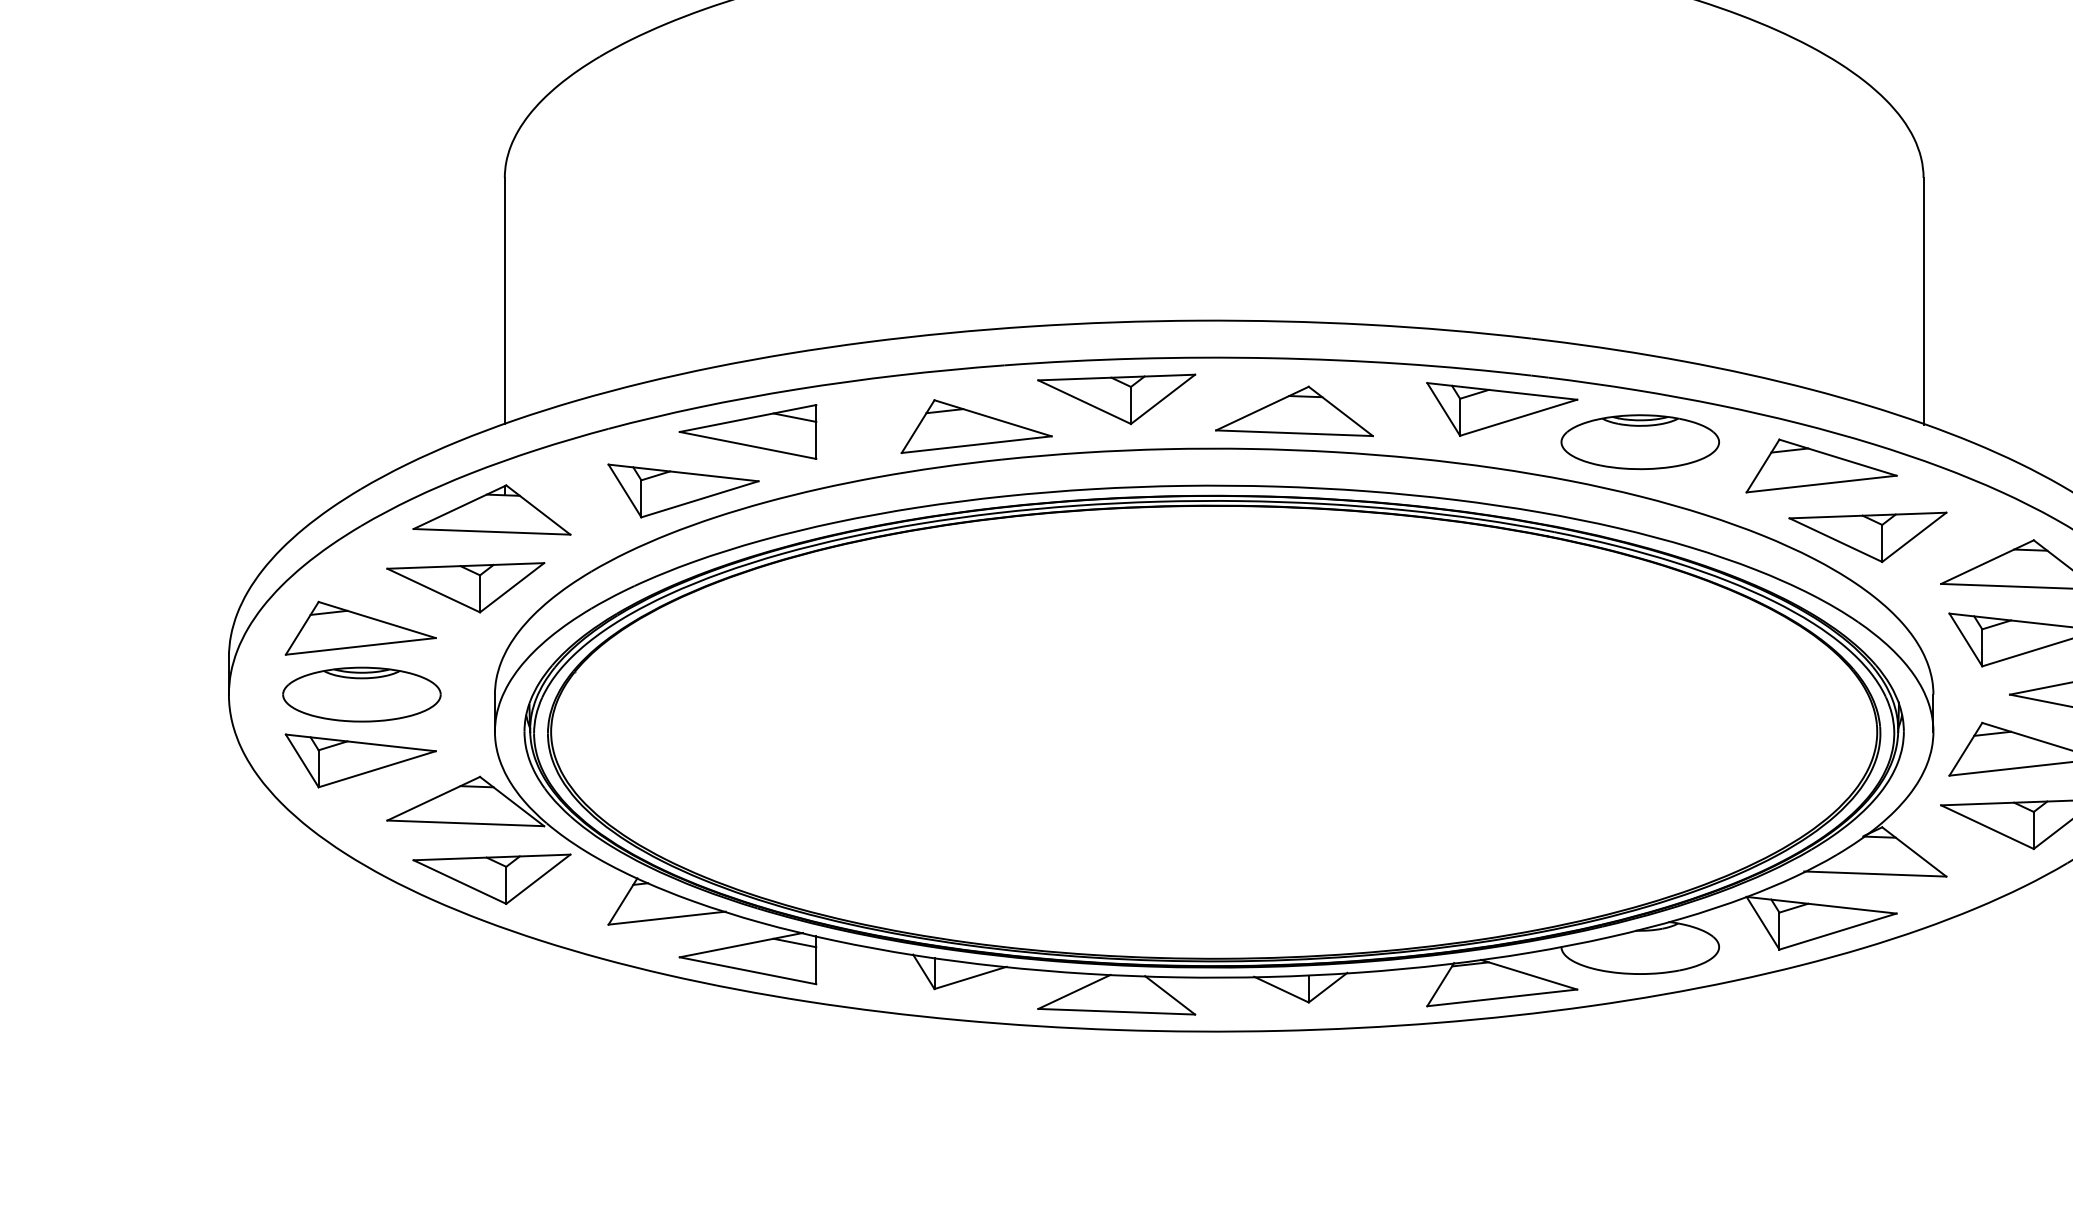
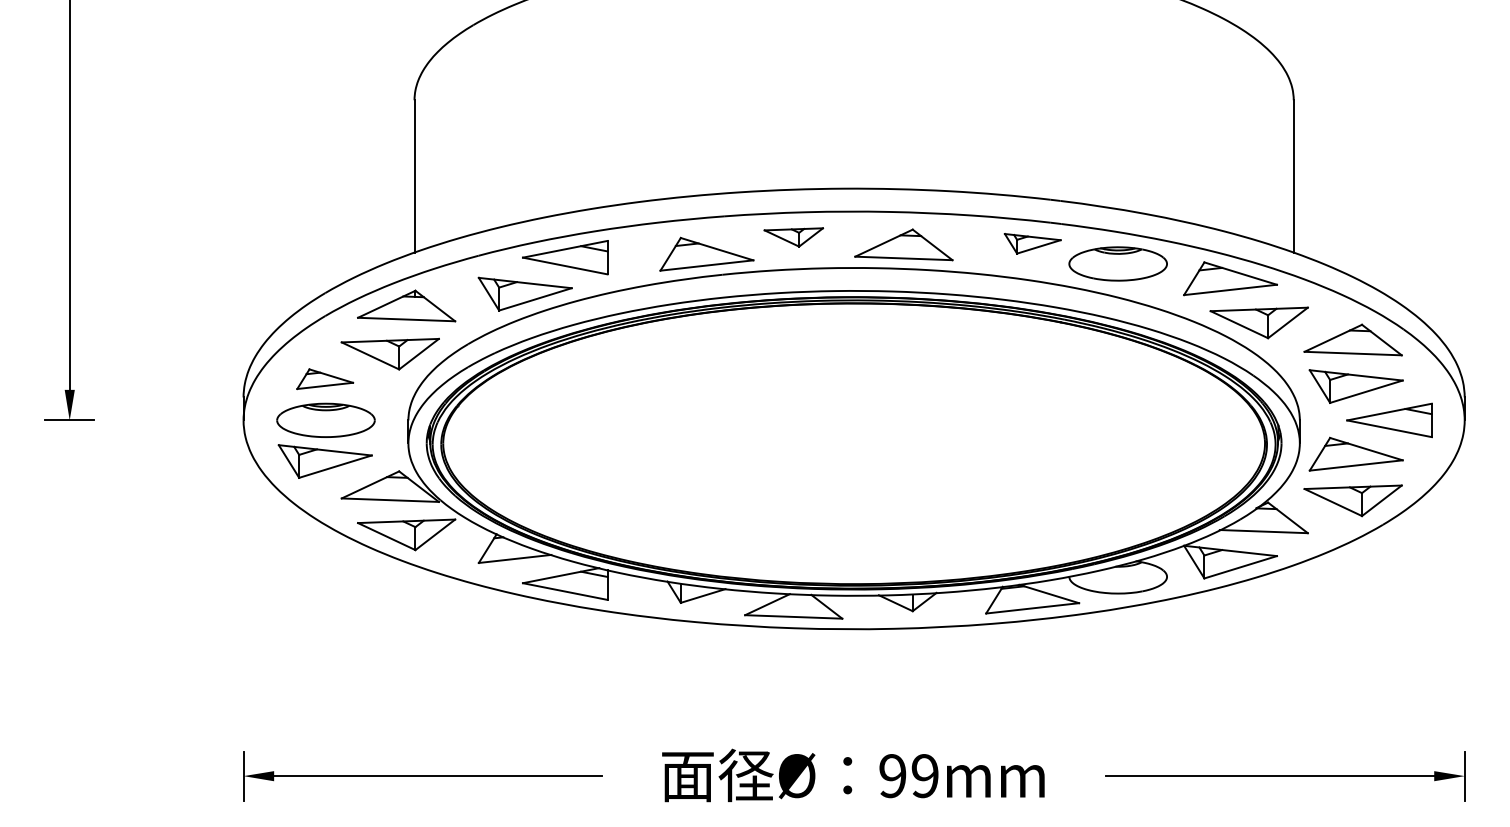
part: (1116, 399) -> (793, 237), size x0.6
part: (1502, 409) -> (1032, 243), size x0.6
part: (359, 626) -> (324, 378), size x0.6

